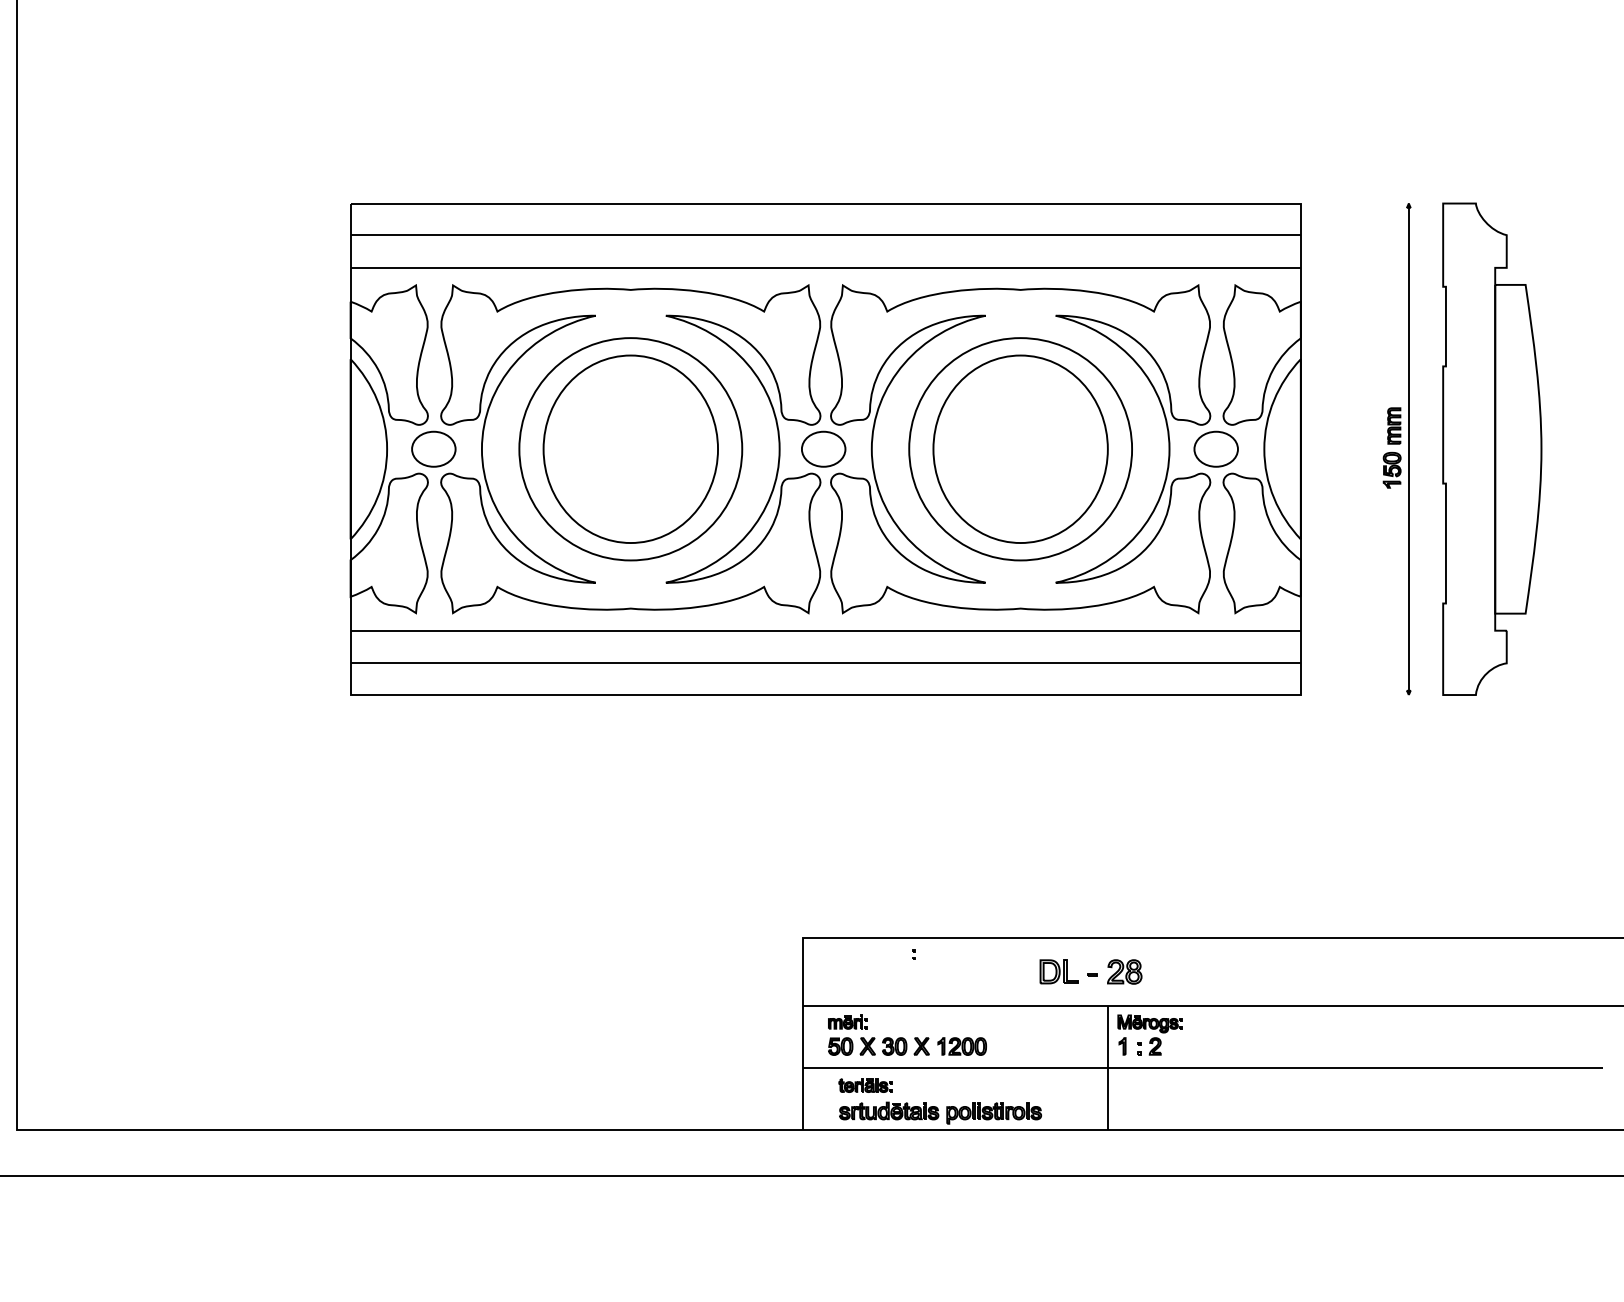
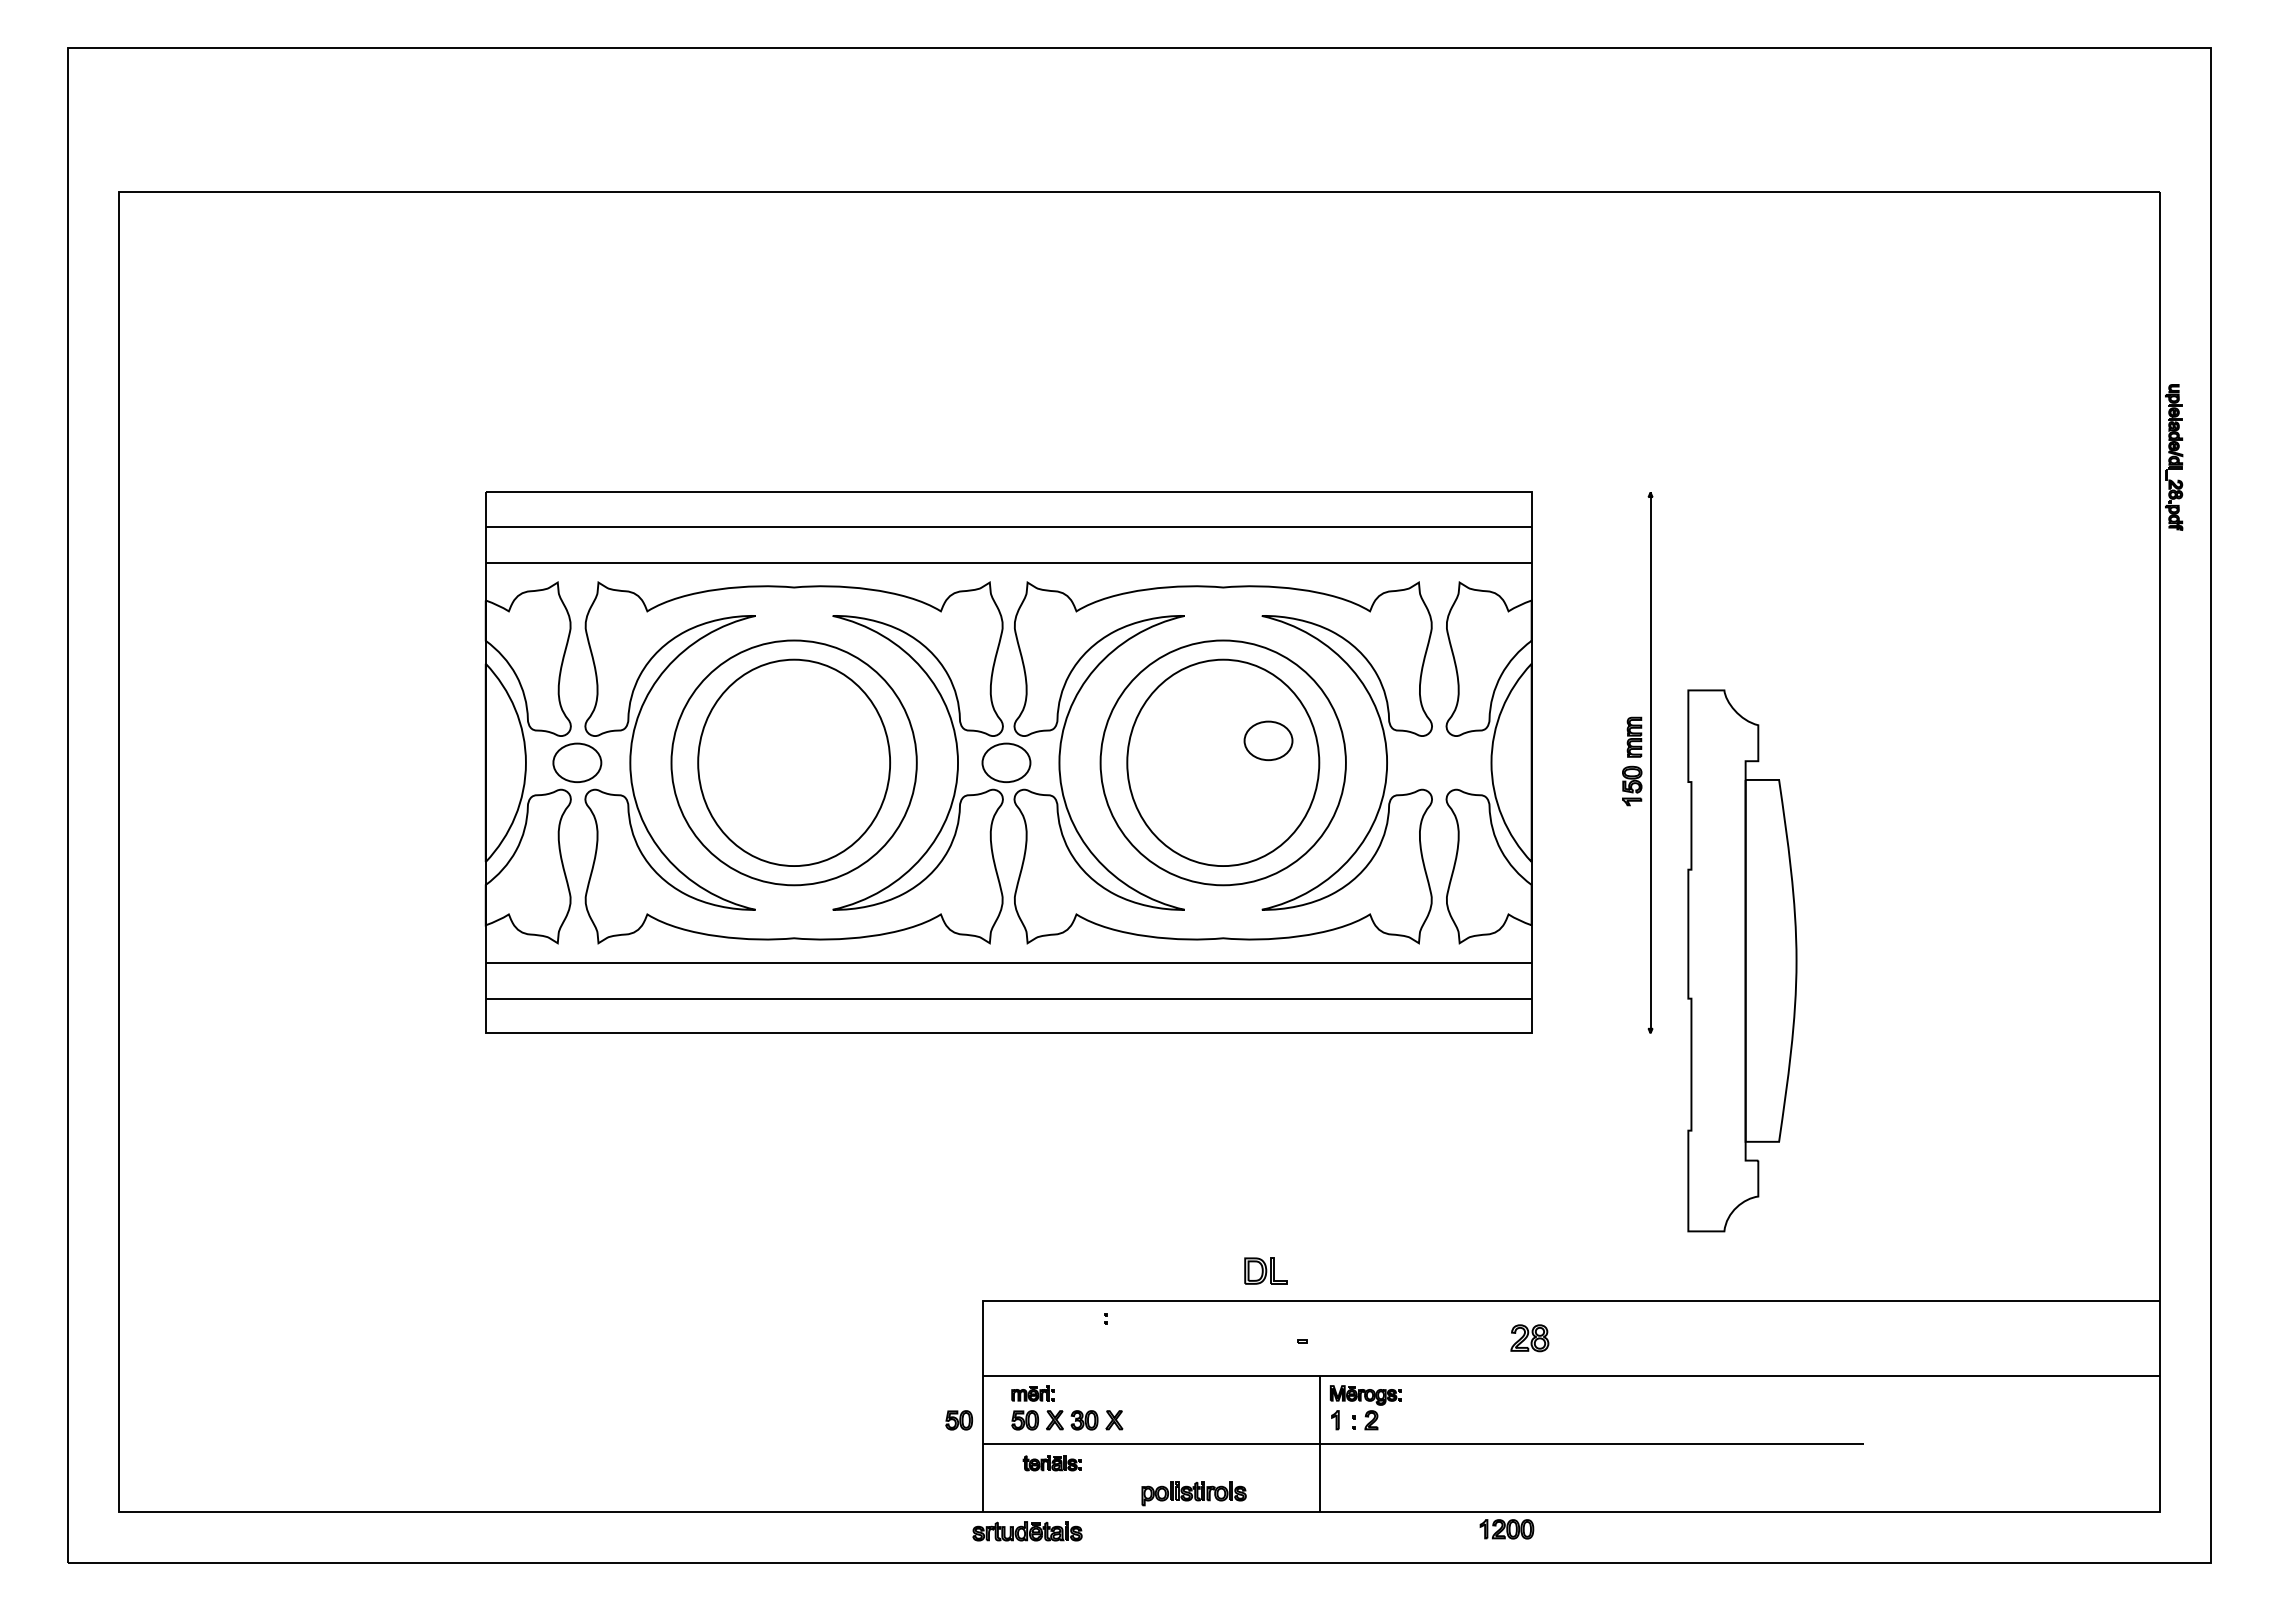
part: (1216, 448) -> (1268, 740), moved
part: (1492, 448) -> (1742, 960), moved
part: (1059, 971) -> (1265, 1270), moved
part: (1124, 972) -> (1529, 1338), moved
part: (781, 1046) -> (959, 1420), added
part: (961, 1046) -> (1506, 1529), moved
part: (889, 1111) -> (1027, 1531), moved

